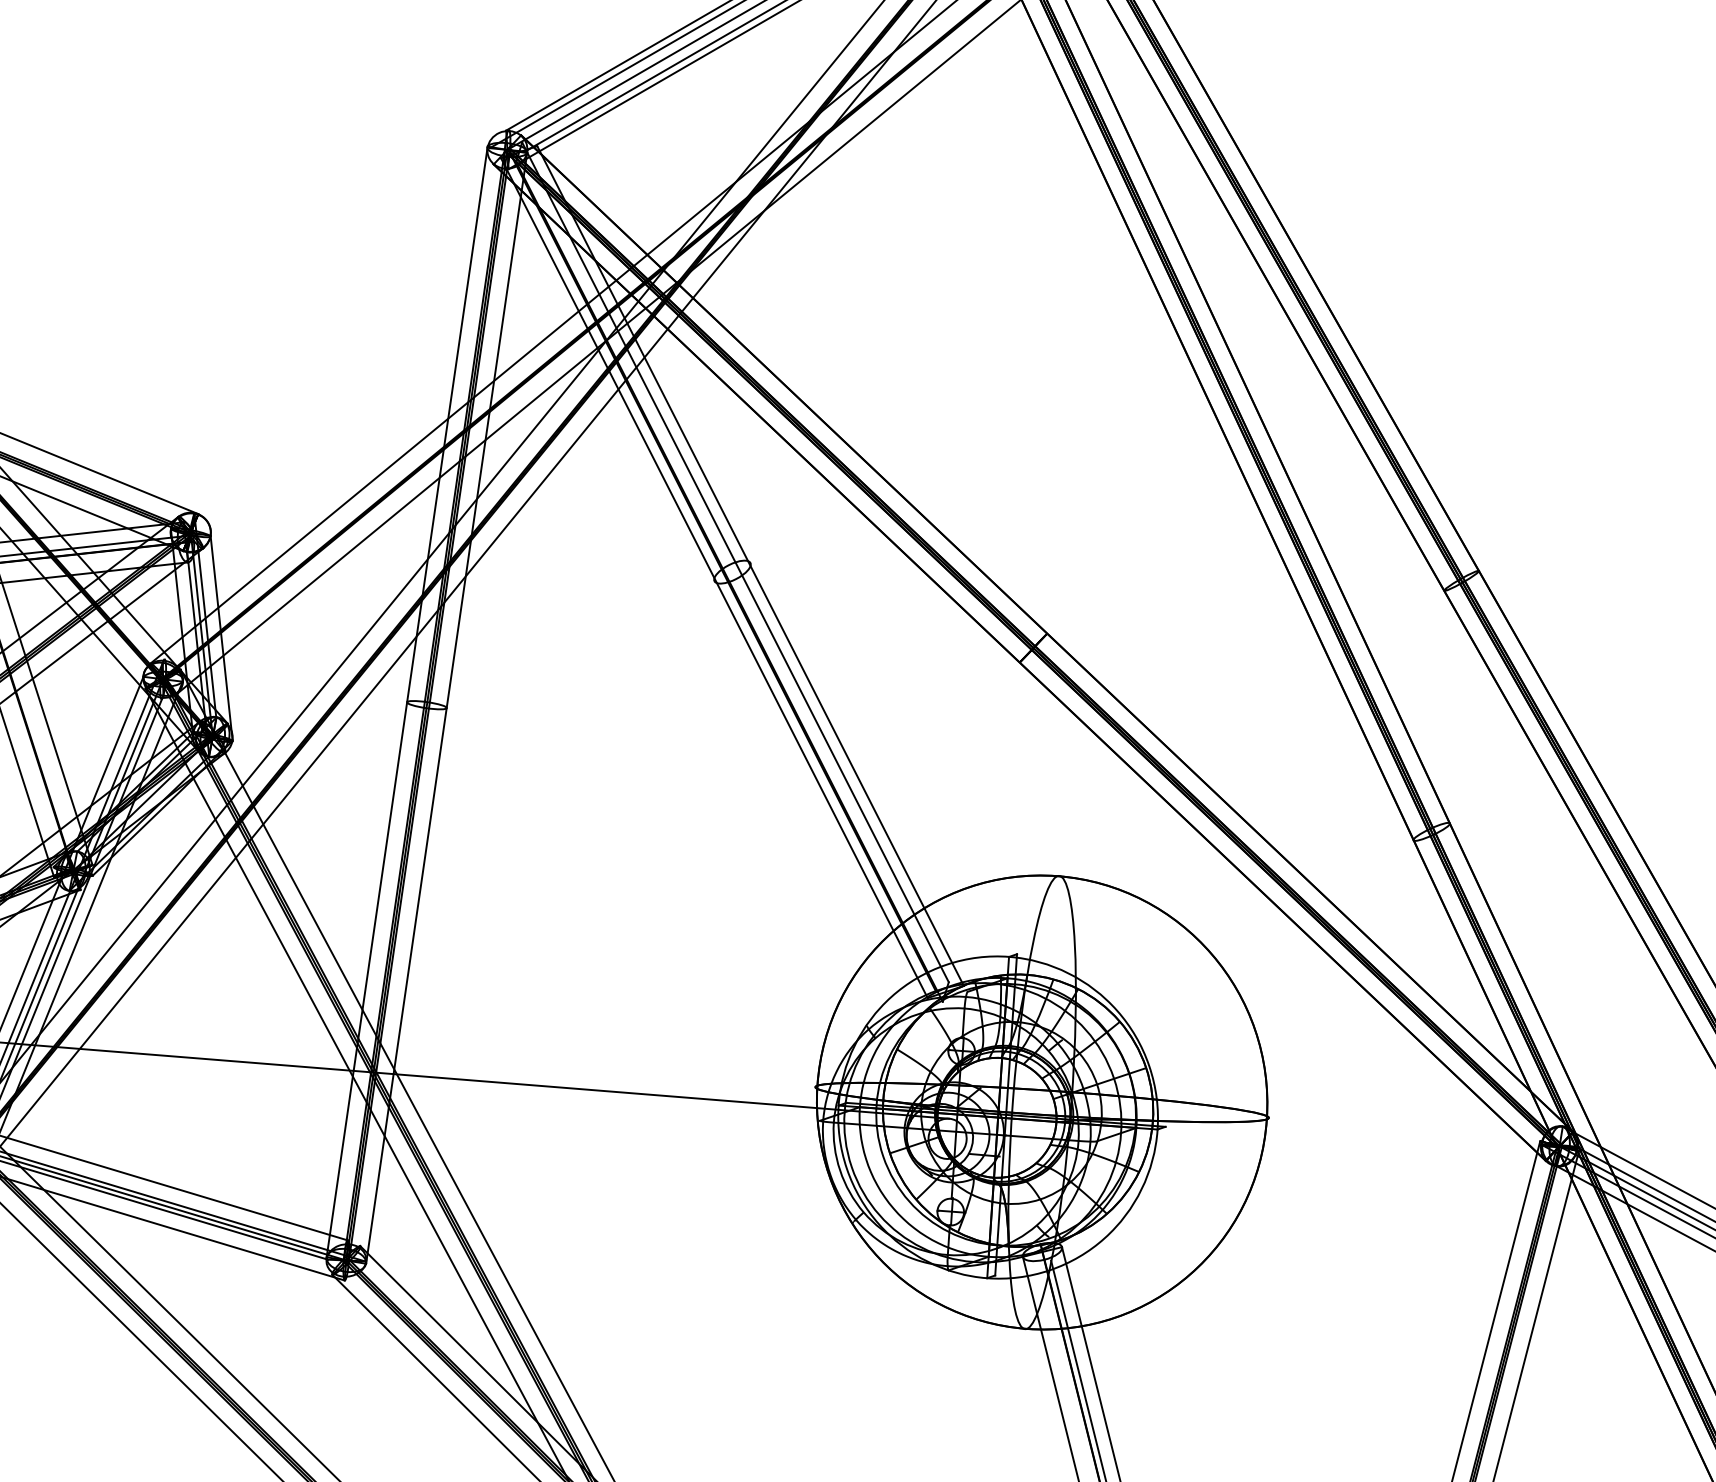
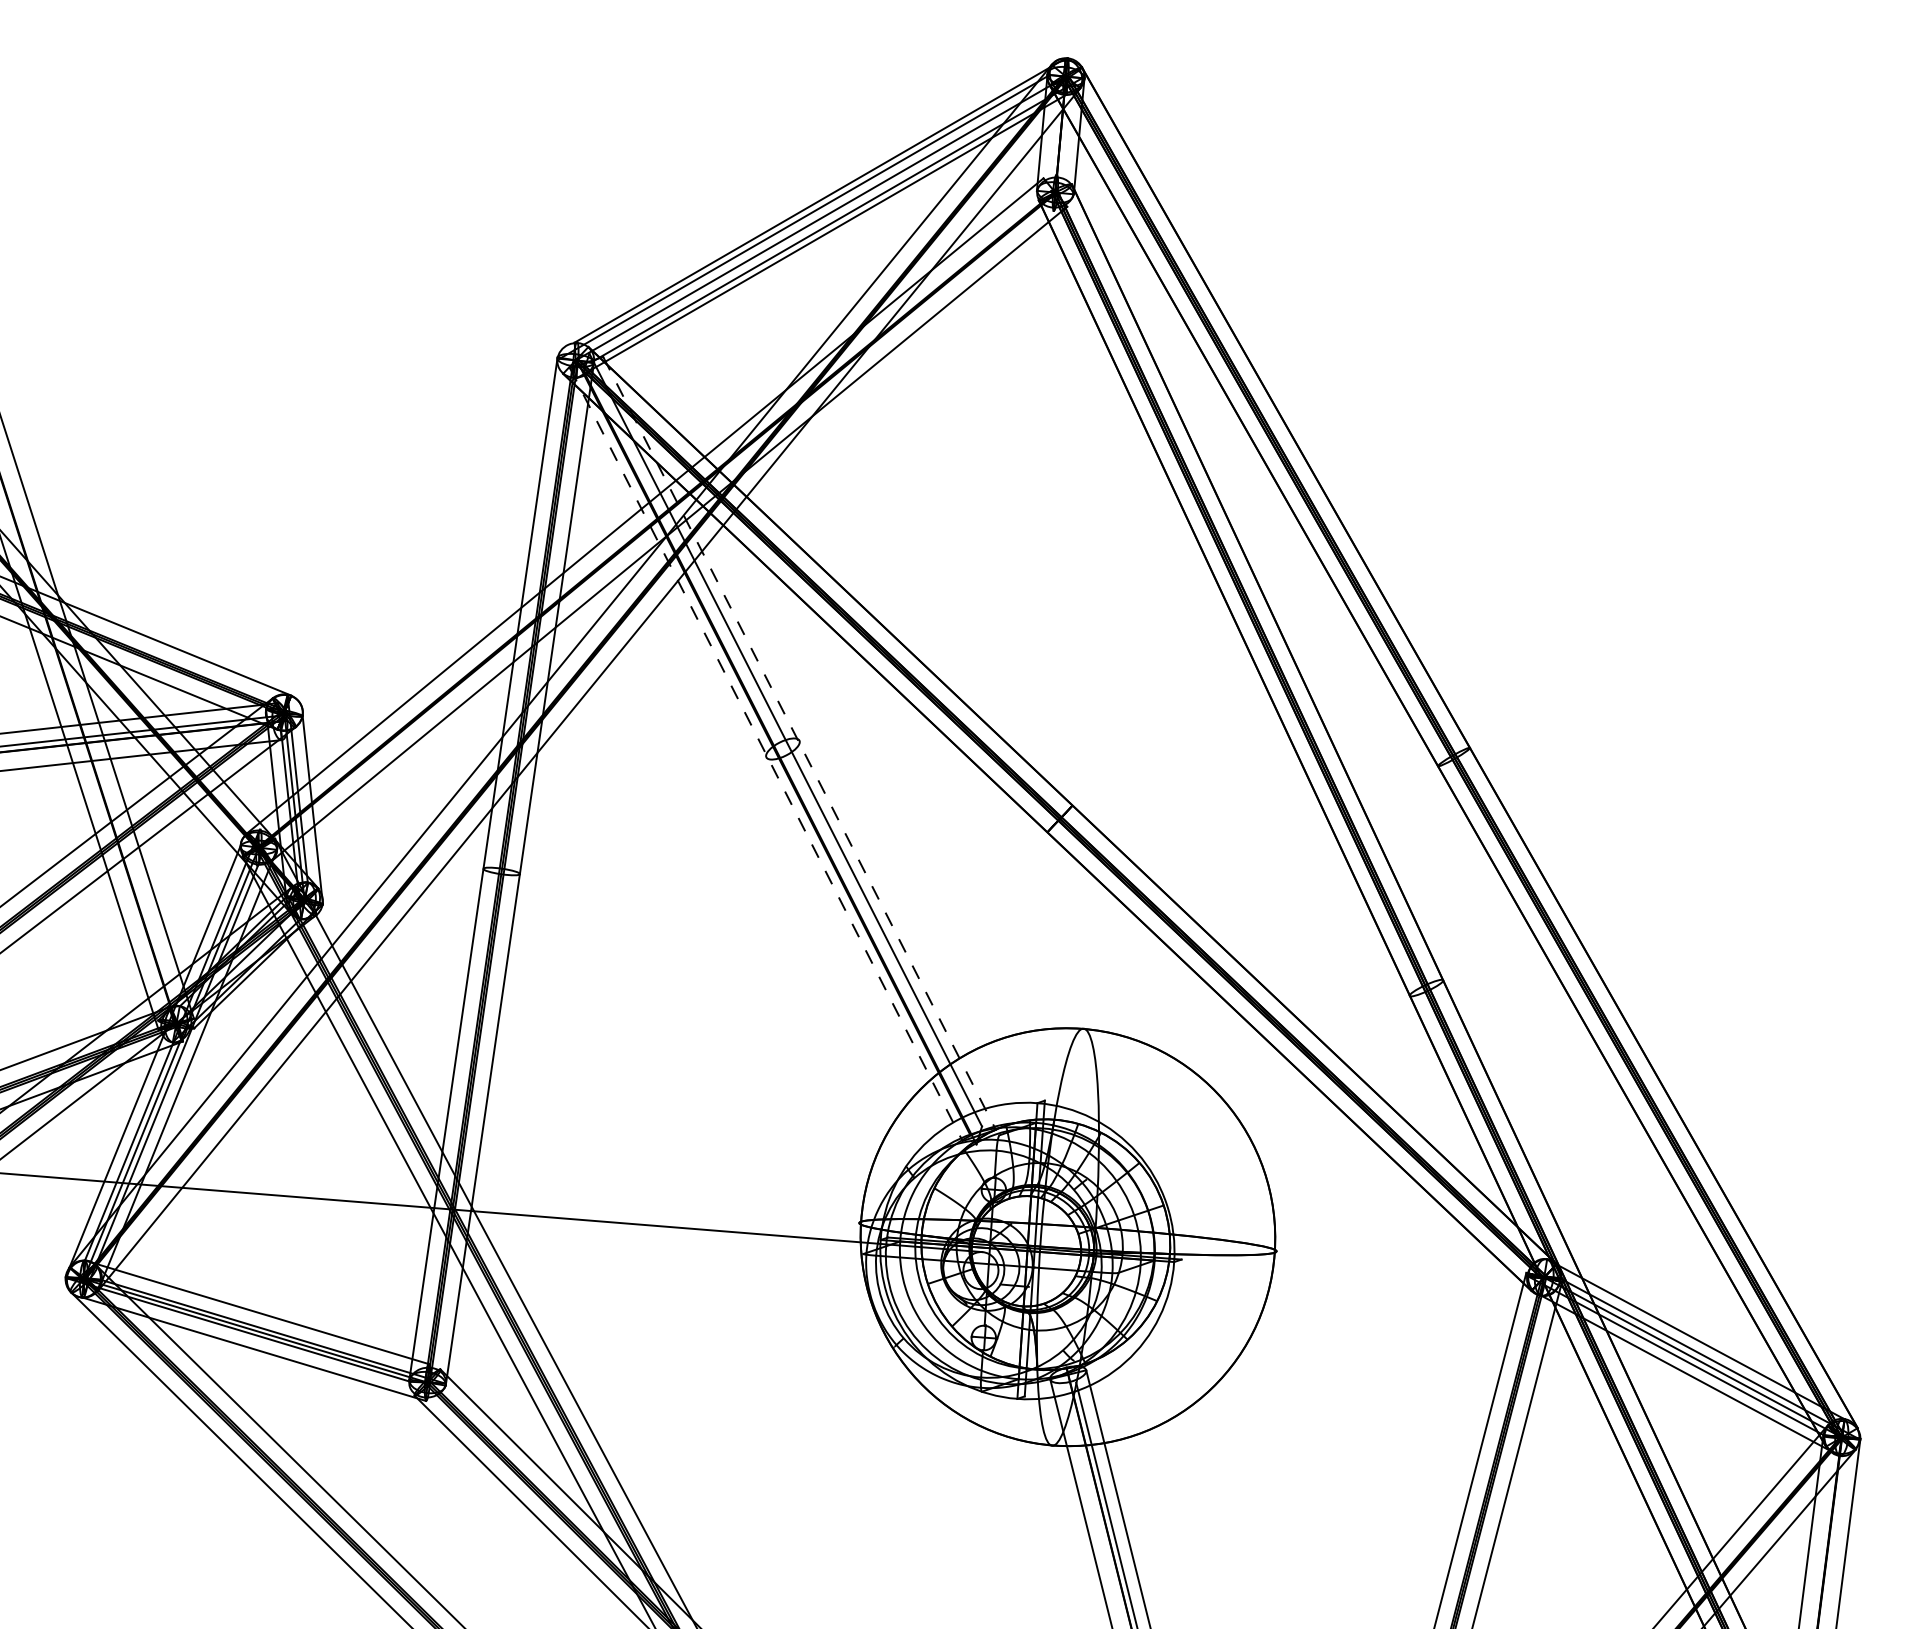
line: (750, 566) -> (799, 743), solid -> dashed
line: (714, 579) -> (766, 755), solid -> dashed

